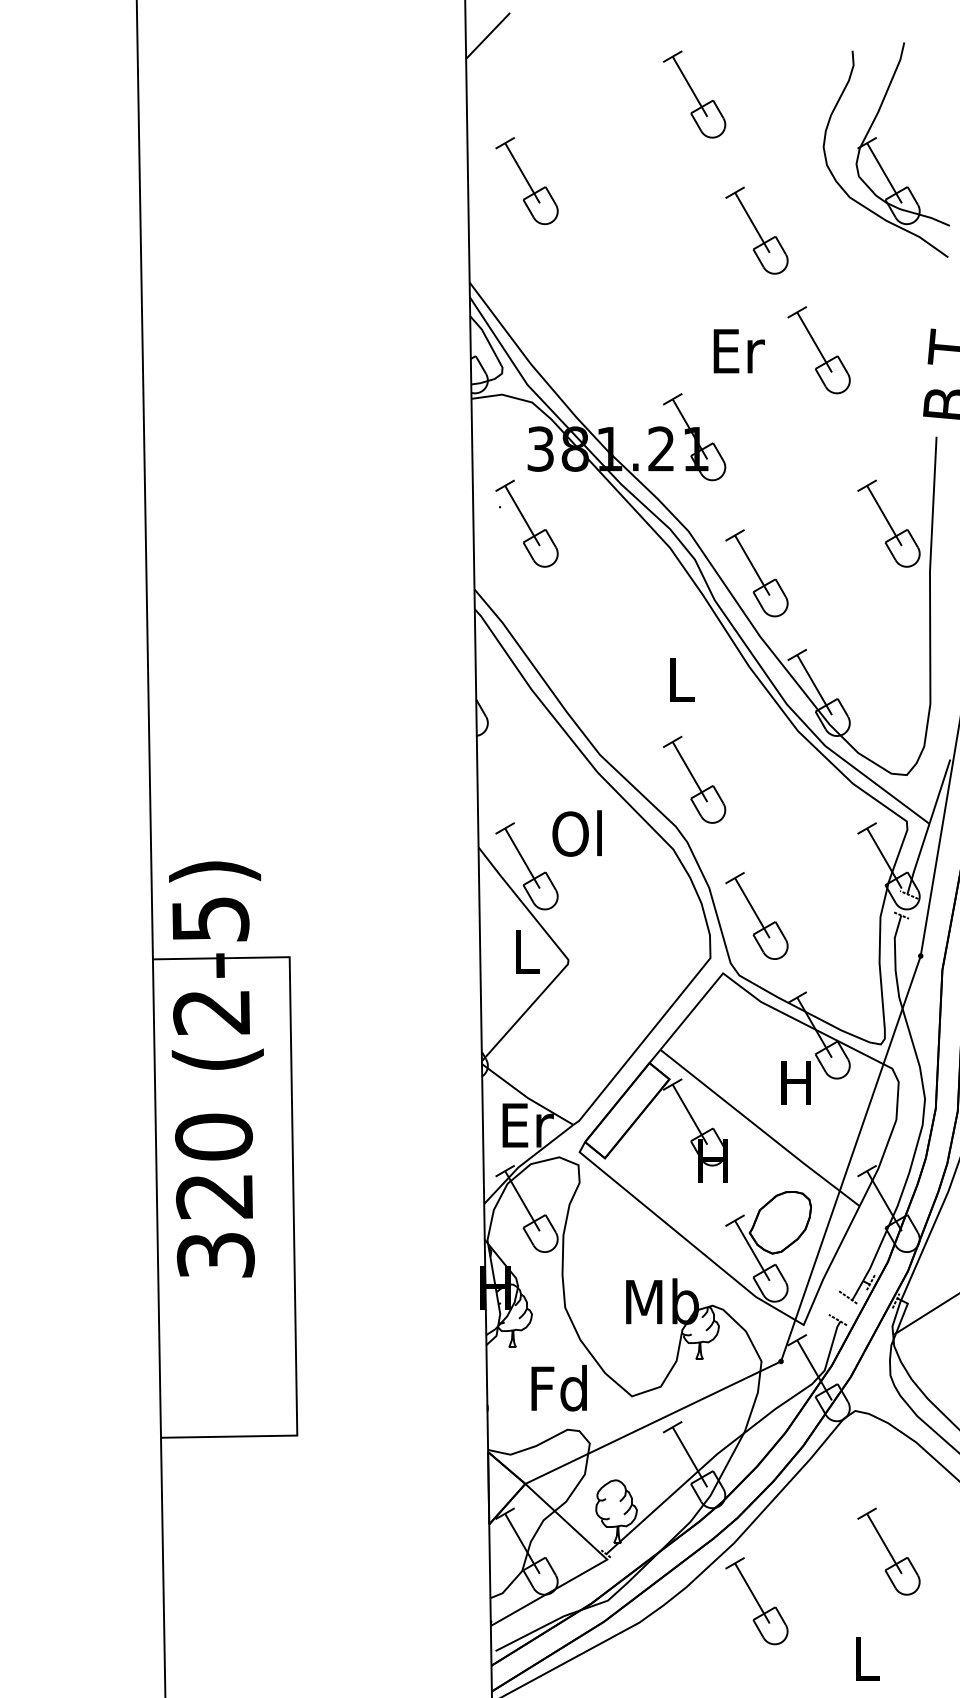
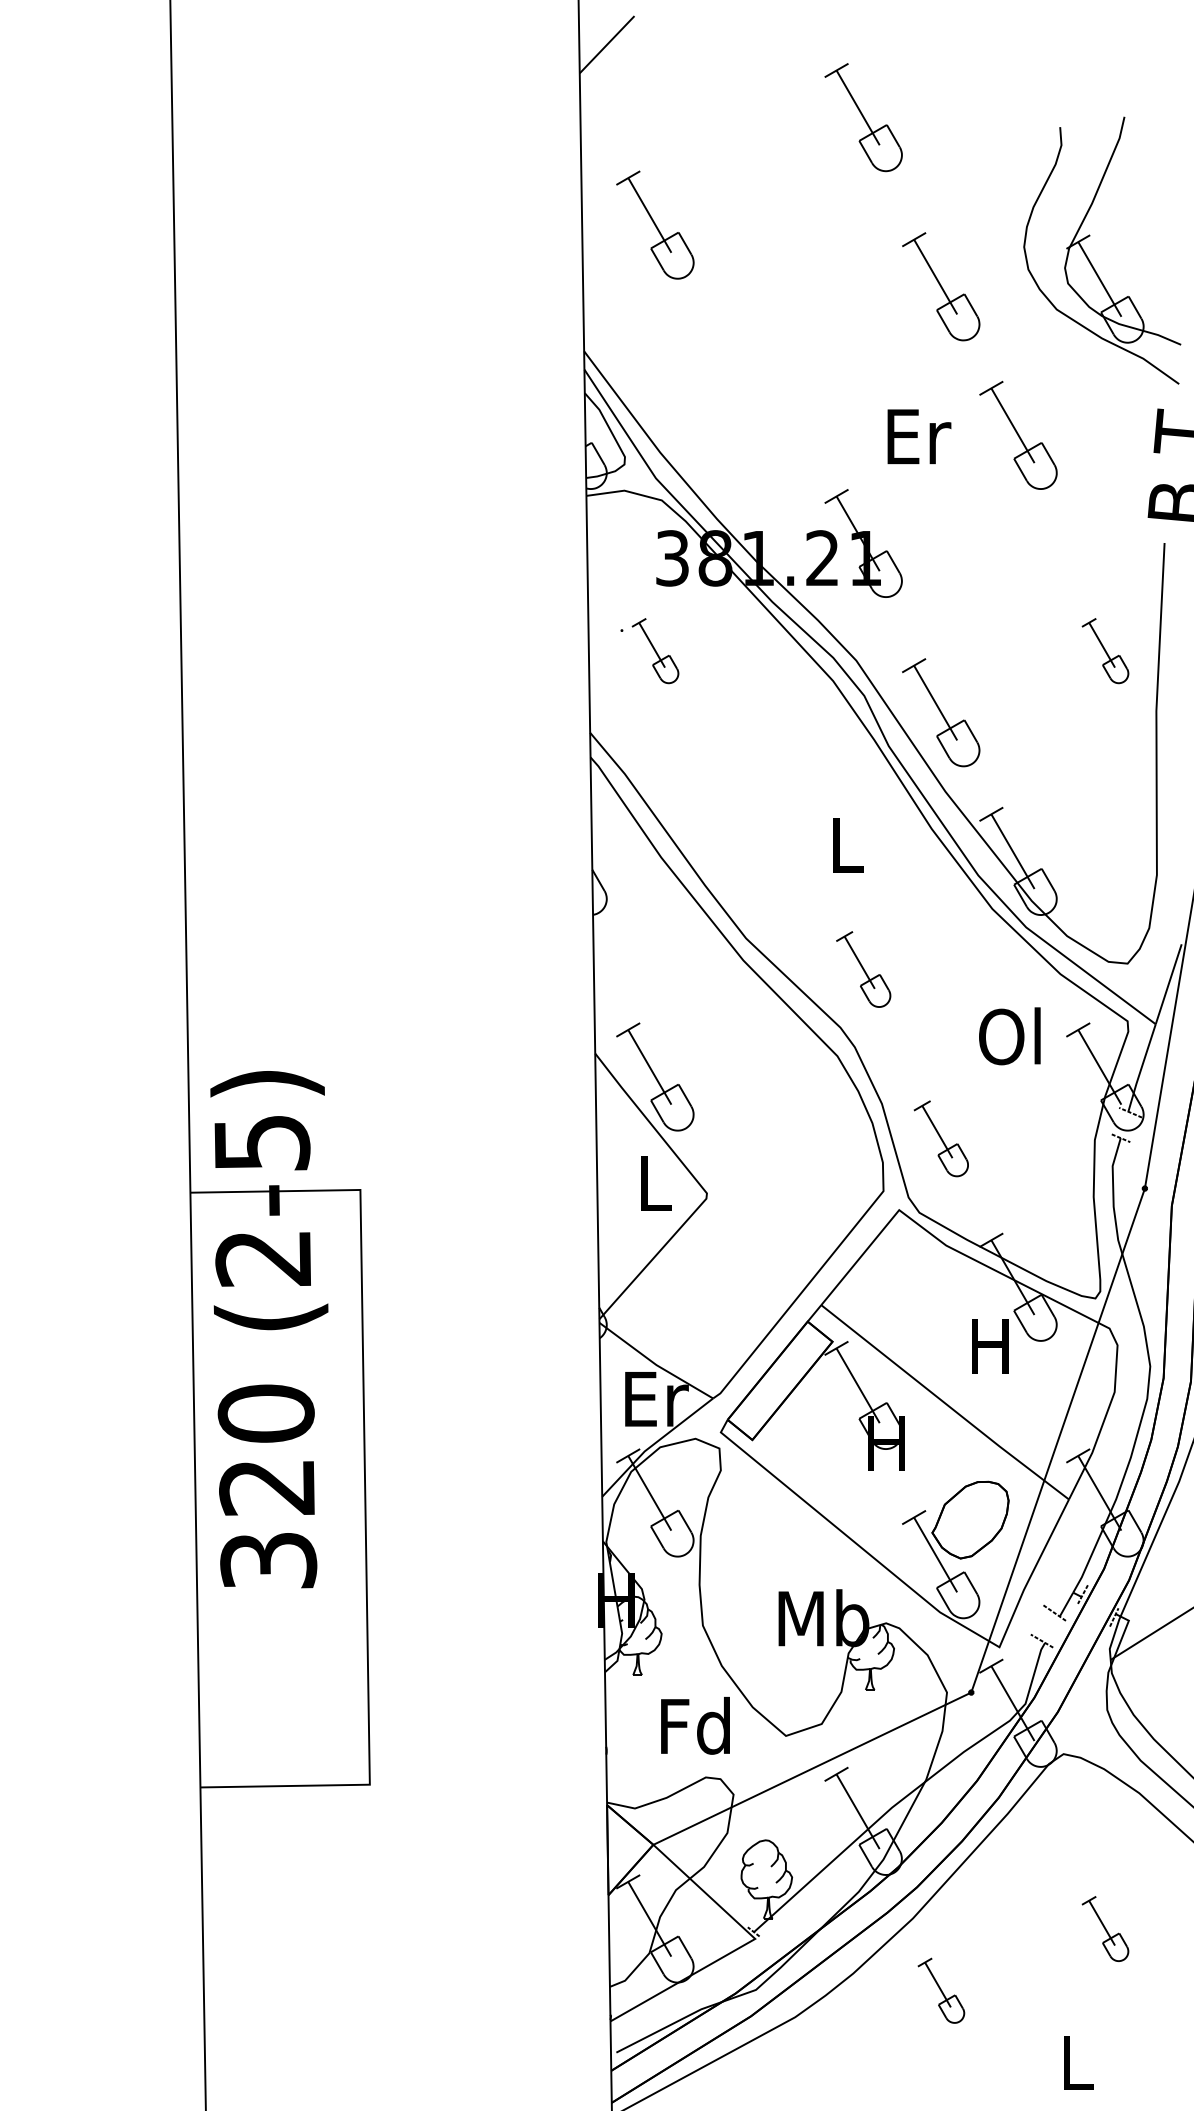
part: (875, 155) -> (1088, 257), moved
part: (527, 523) -> (655, 650), size x0.6
part: (889, 523) -> (1105, 650), size x0.6
part: (694, 779) -> (863, 969), size x0.7
text: (576, 833) -> (1009, 1036), moved
part: (757, 915) -> (941, 1138), size x0.7
part: (889, 1551) -> (1105, 1928), size x0.6
part: (757, 1601) -> (941, 1990), size x0.6

